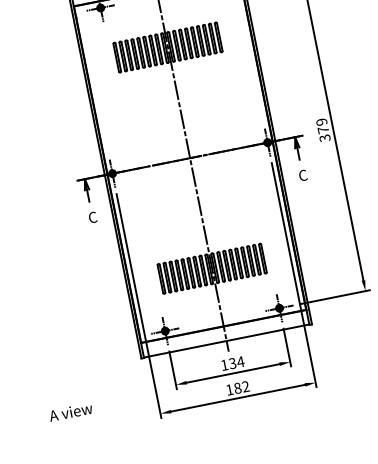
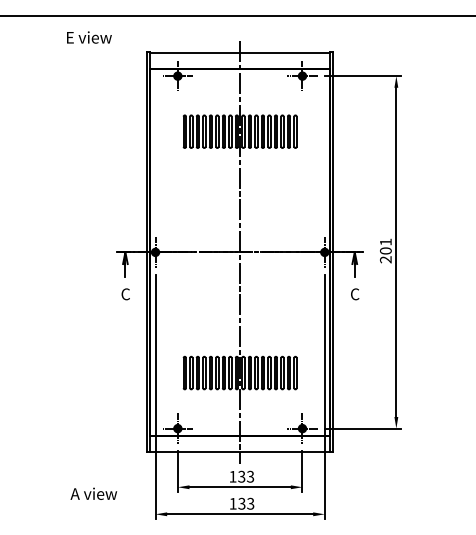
text: (322, 129) -> (385, 250), 379 -> 201
text: (240, 361) -> (250, 476), 134 -> 133
text: (241, 387) -> (246, 503), 182 -> 133
text: (70, 411) -> (93, 493), moved

